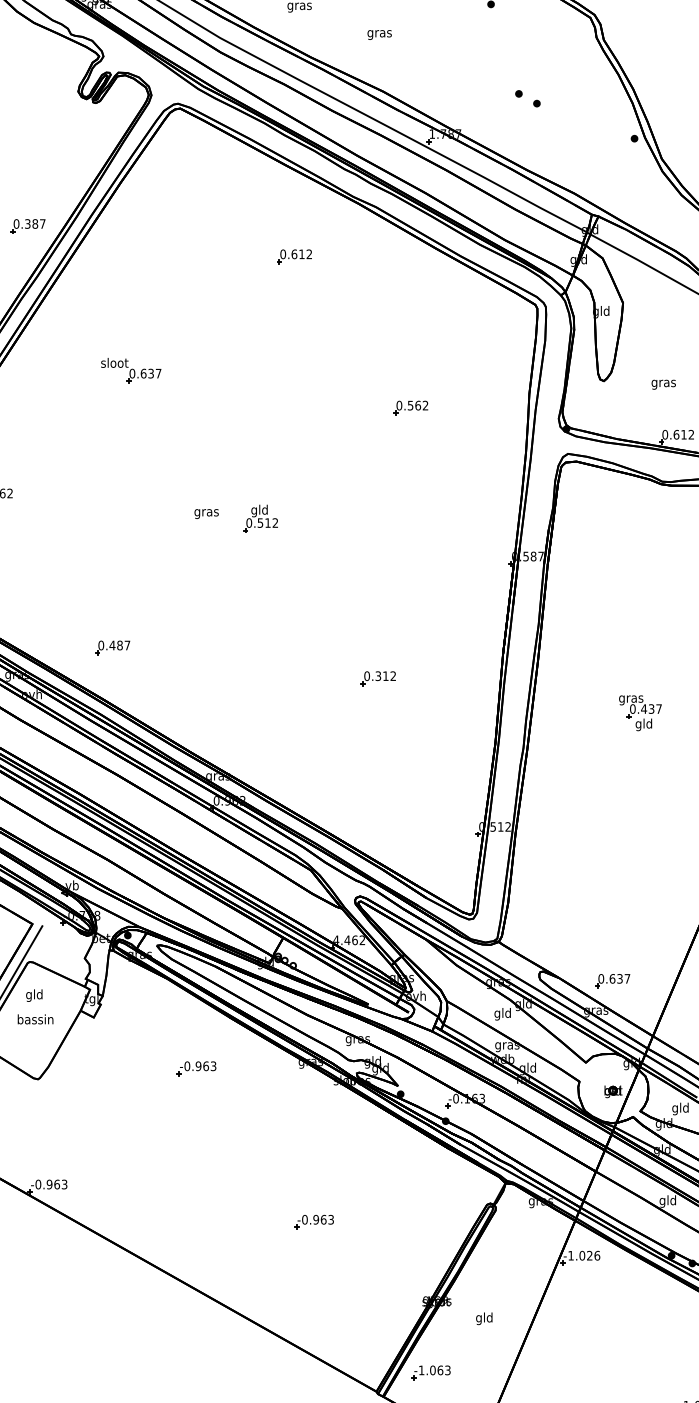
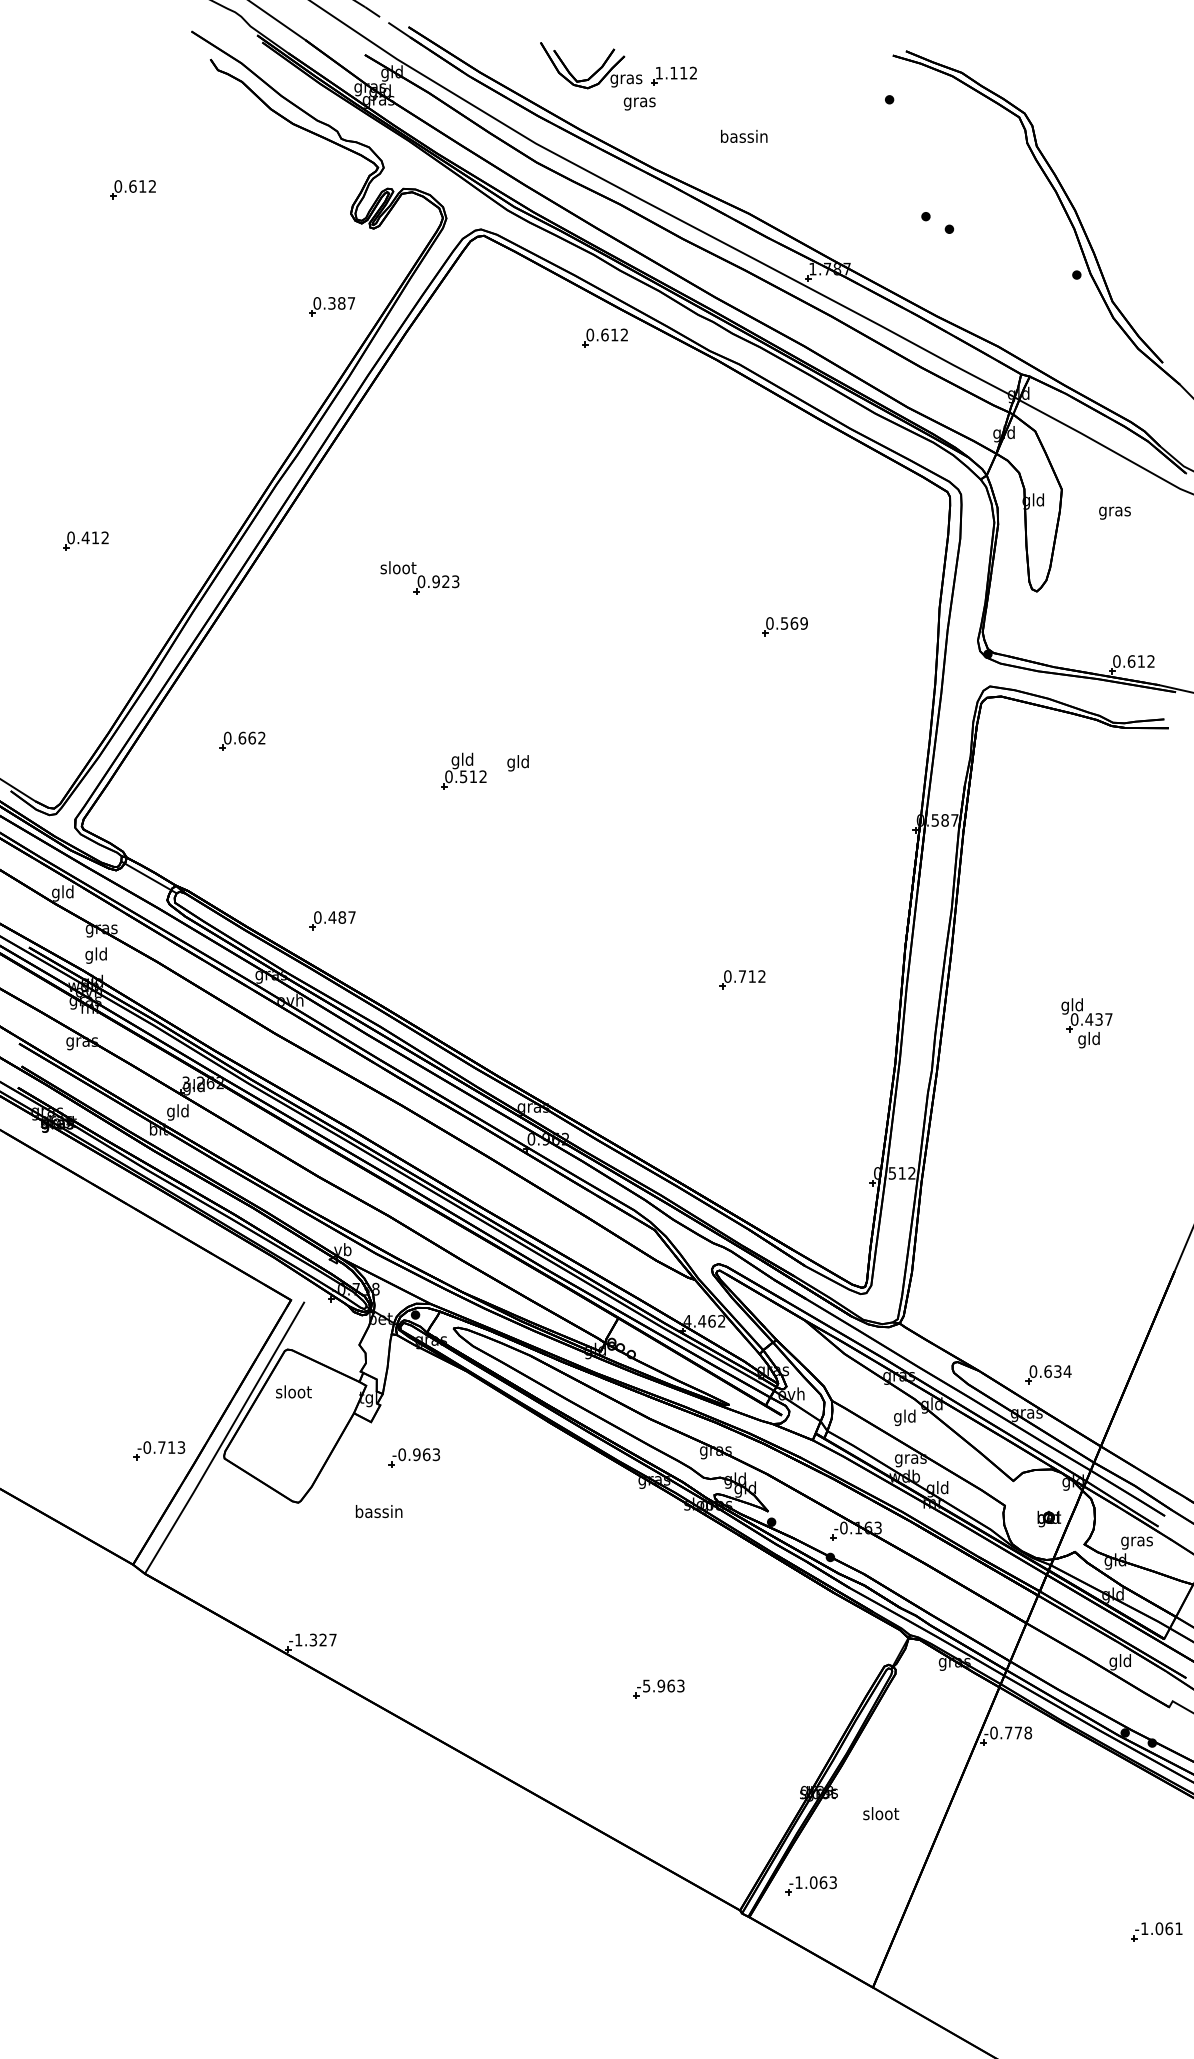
text: (379, 33) -> (744, 137), gras -> bassin
part: (28, 226) -> (332, 306), moved
part: (294, 256) -> (604, 337), moved
text: (150, 373) -> (445, 581), 0.637 -> 0.923
text: (663, 384) -> (1114, 512), moved
text: (425, 405) -> (803, 623), 0.562 -> 0.569
text: (206, 512) -> (518, 763), gras -> gld
part: (260, 518) -> (463, 770), moved
part: (112, 647) -> (332, 920), moved
text: (378, 676) -> (742, 976), 0.312 -> 0.712
text: (631, 699) -> (1072, 1006), gras -> gld
text: (627, 978) -> (1067, 1371), 0.637 -> 0.634
text: (34, 995) -> (293, 1393), gld -> sloot
text: (35, 1019) -> (378, 1511), moved
part: (196, 1068) -> (414, 1457), moved
text: (680, 1109) -> (1136, 1541), gld -> gras
text: (51, 1184) -> (315, 1639), -0.963 -> -1.327
text: (304, 1219) -> (646, 1685), -0.963 -> -5.963
text: (584, 1255) -> (1011, 1732), -1.026 -> -0.778
text: (484, 1318) -> (881, 1815), gld -> sloot

